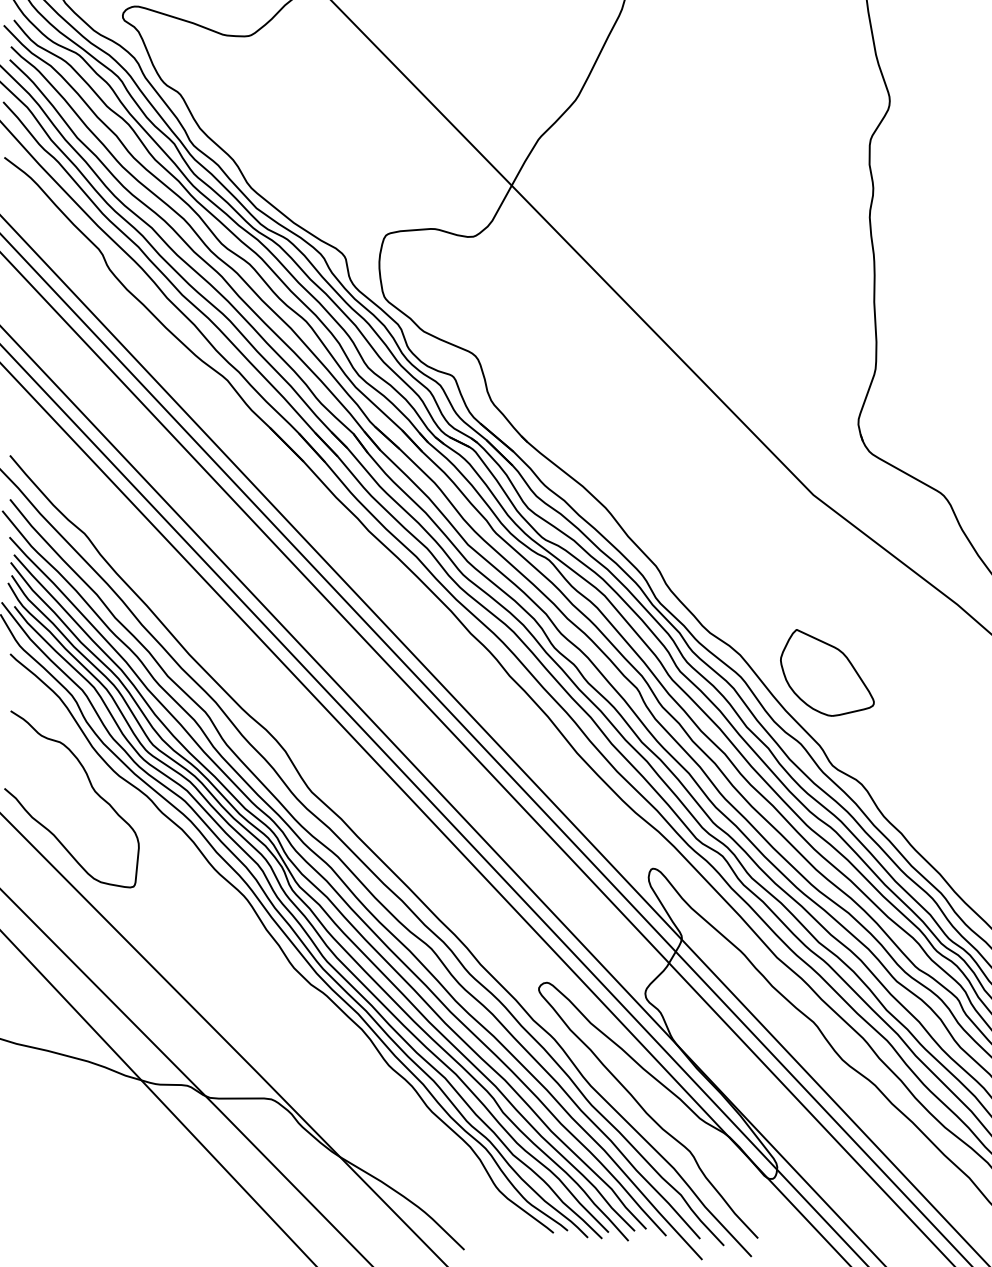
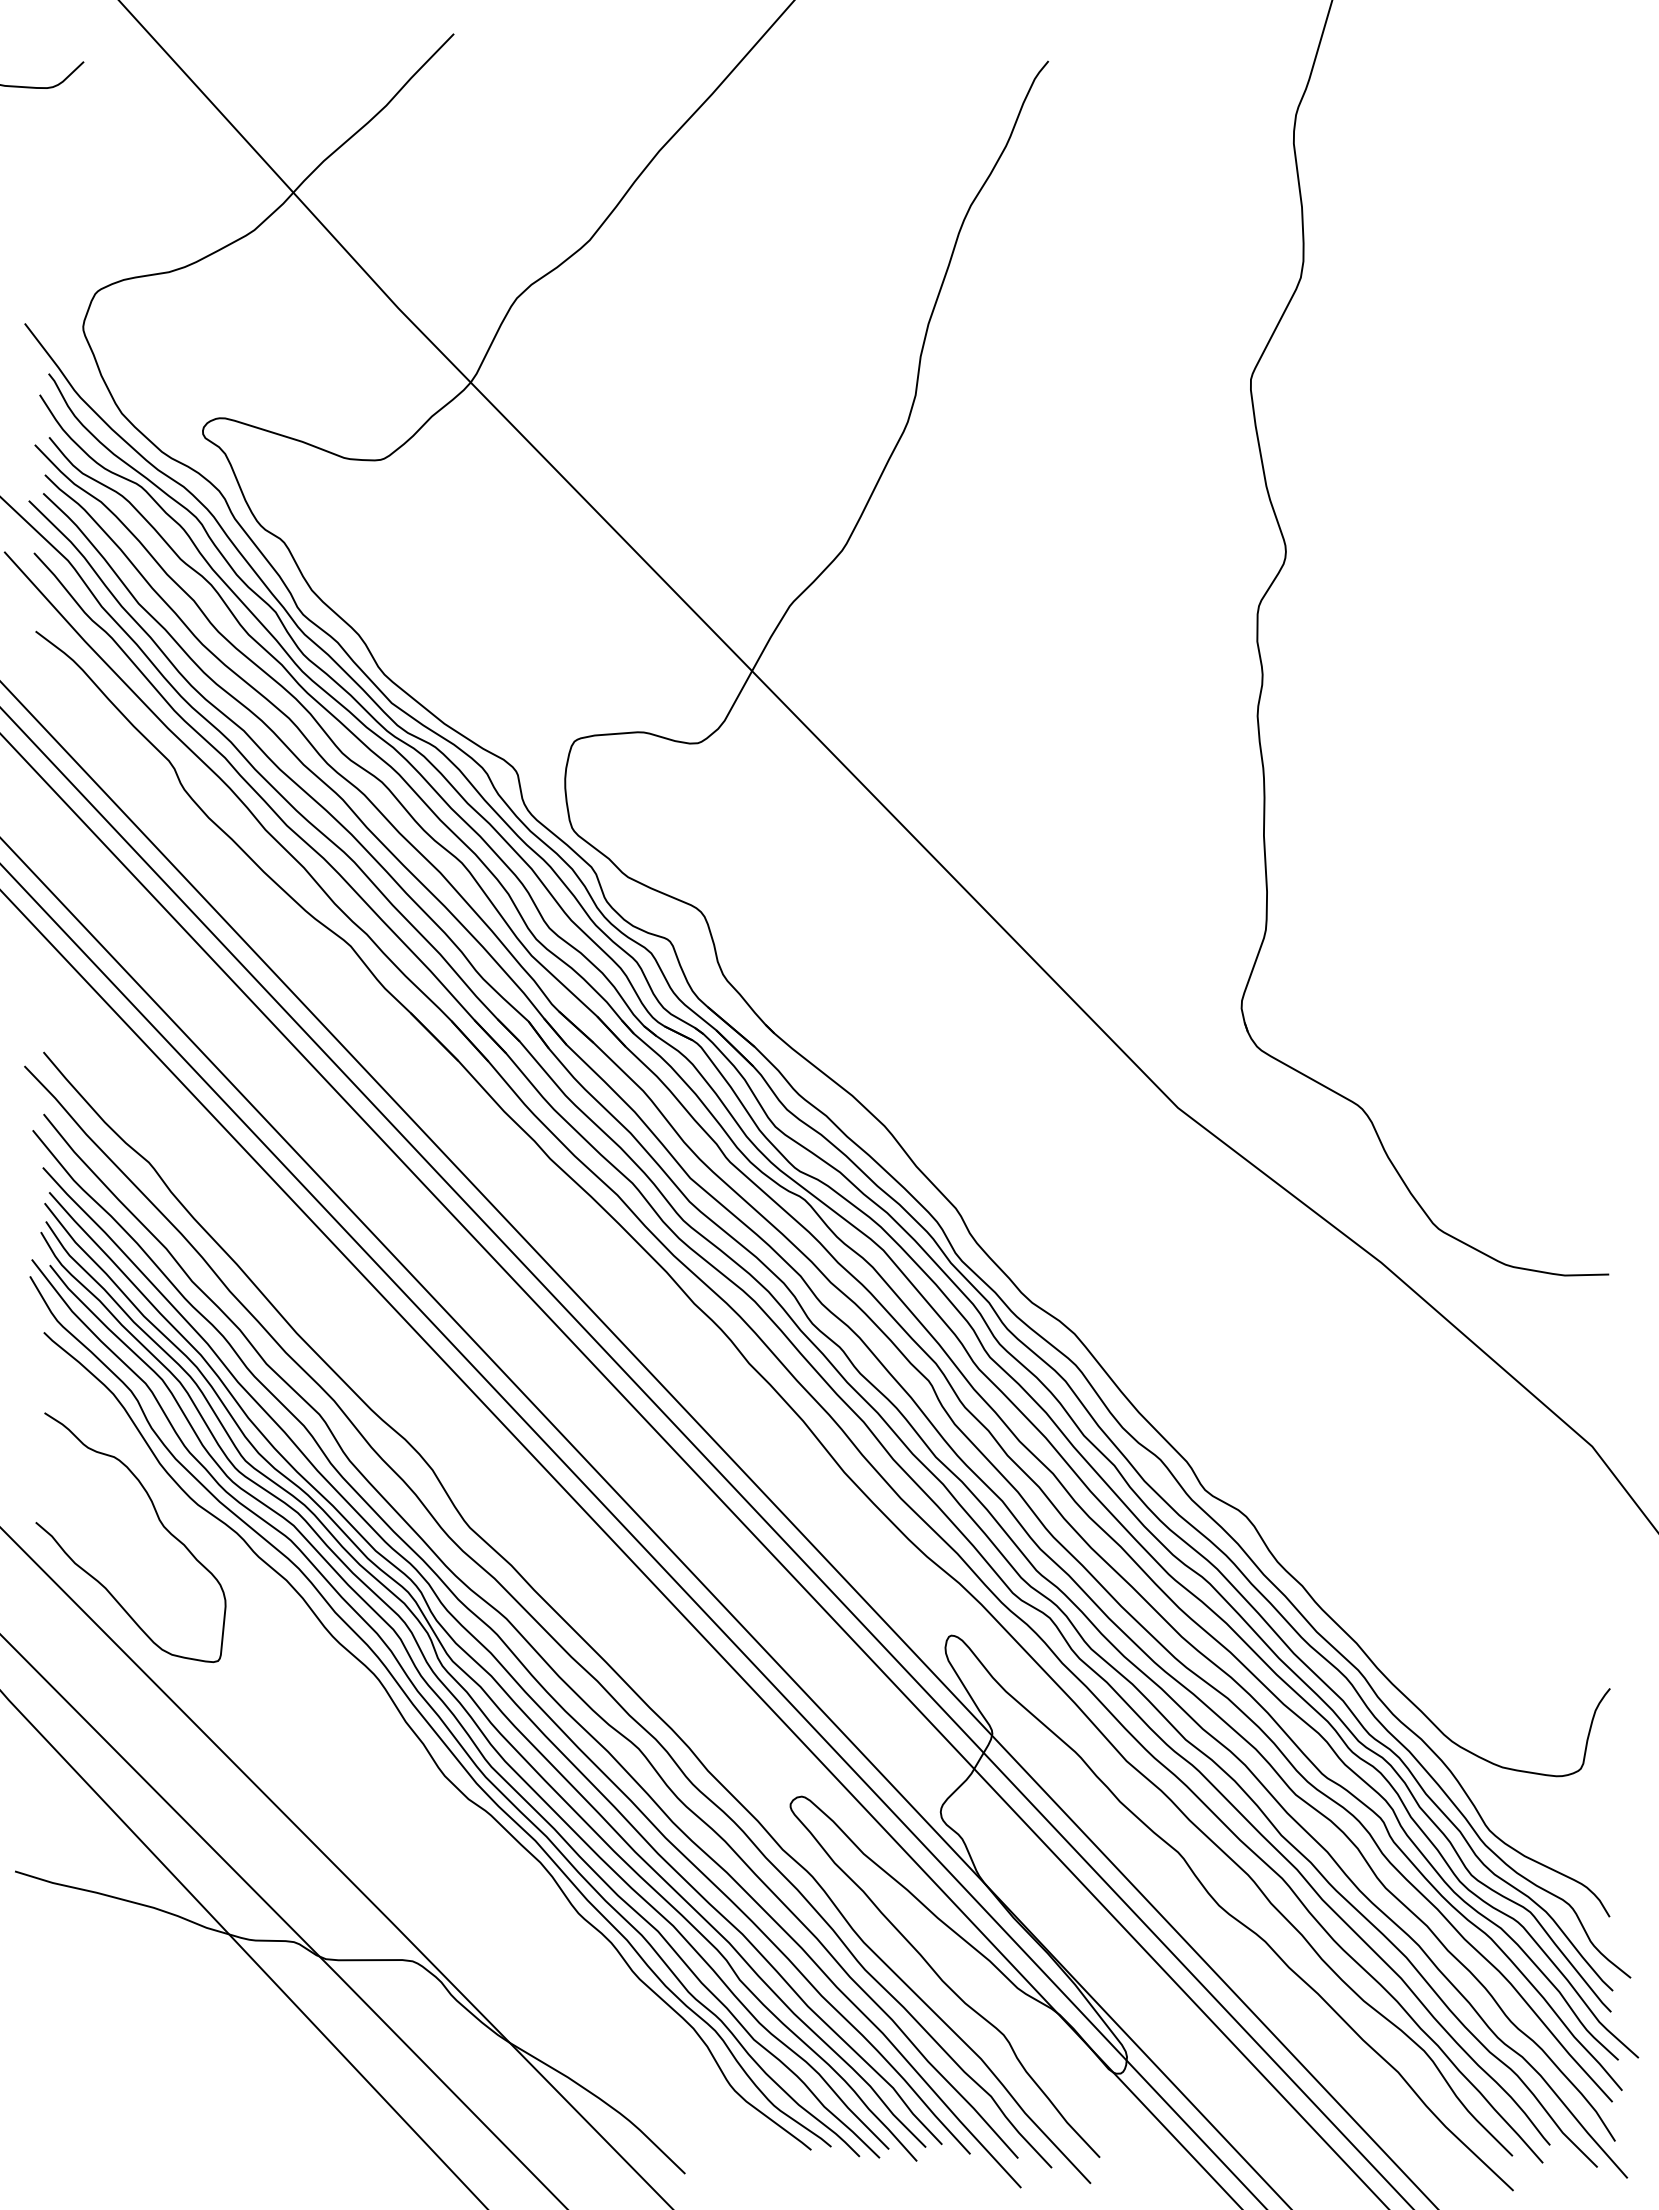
part: (827, 672) -> (1197, 1358), removed

